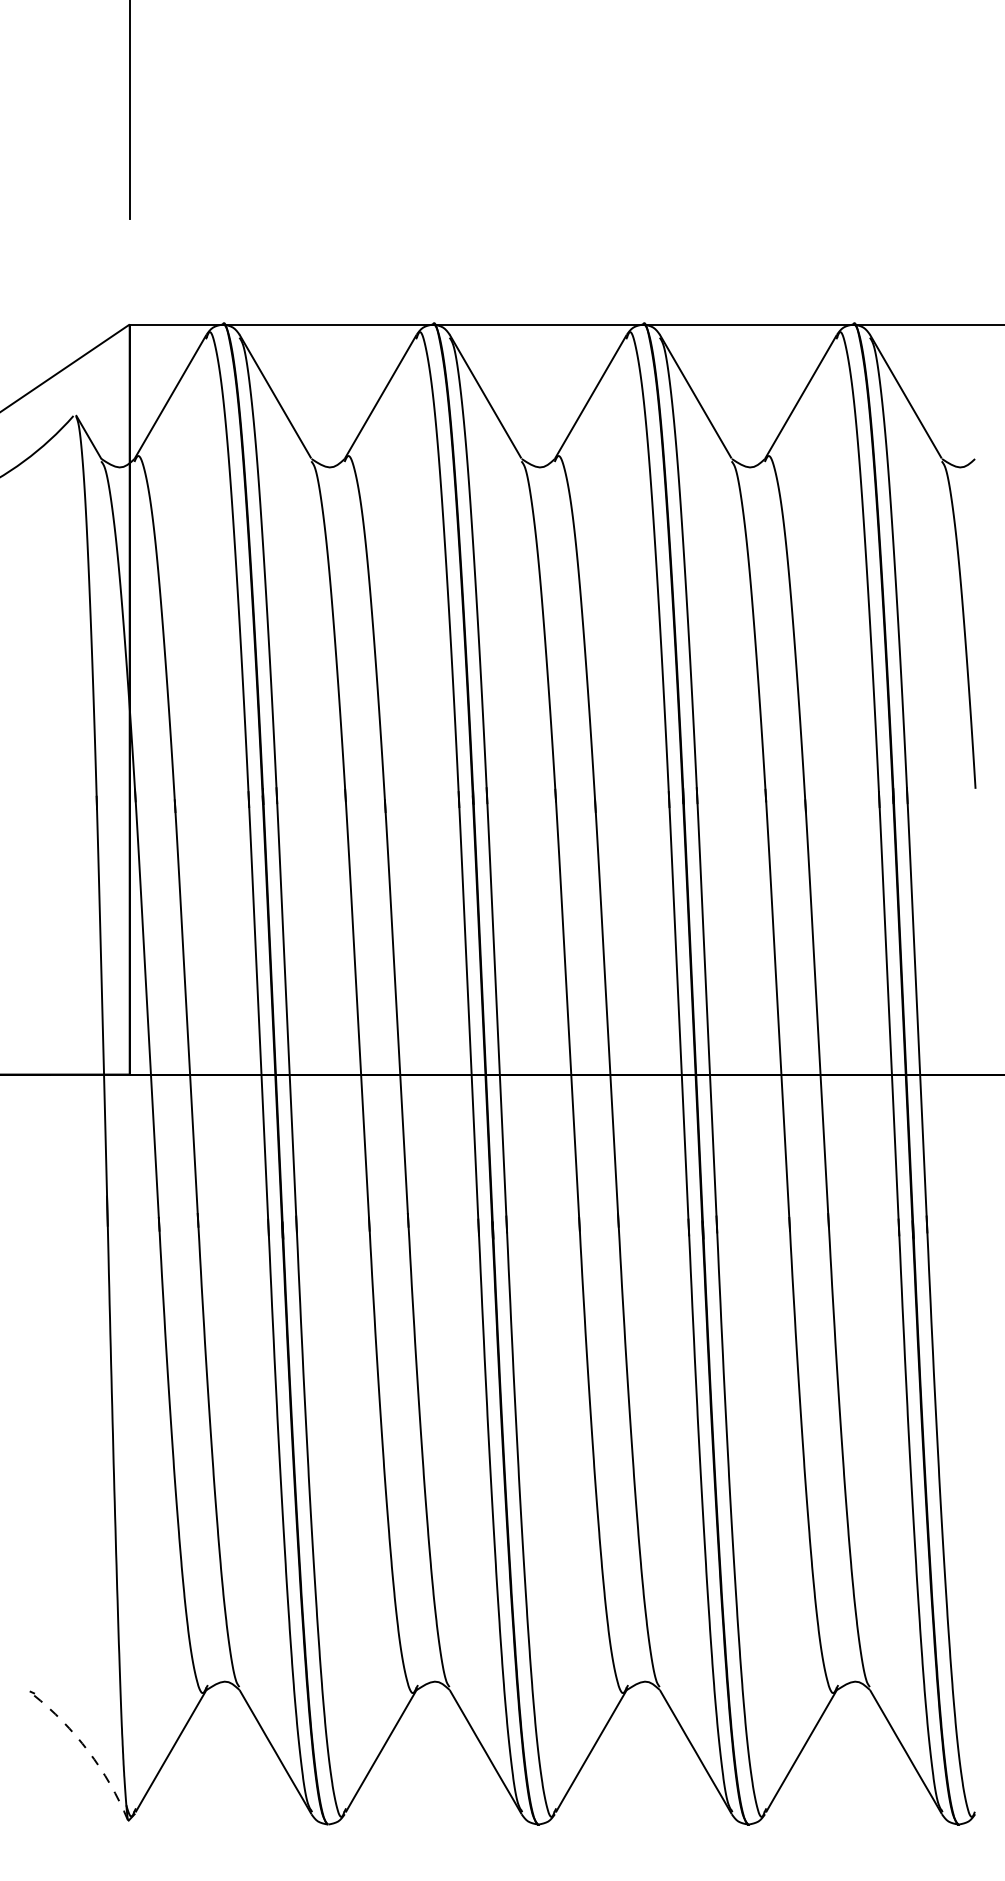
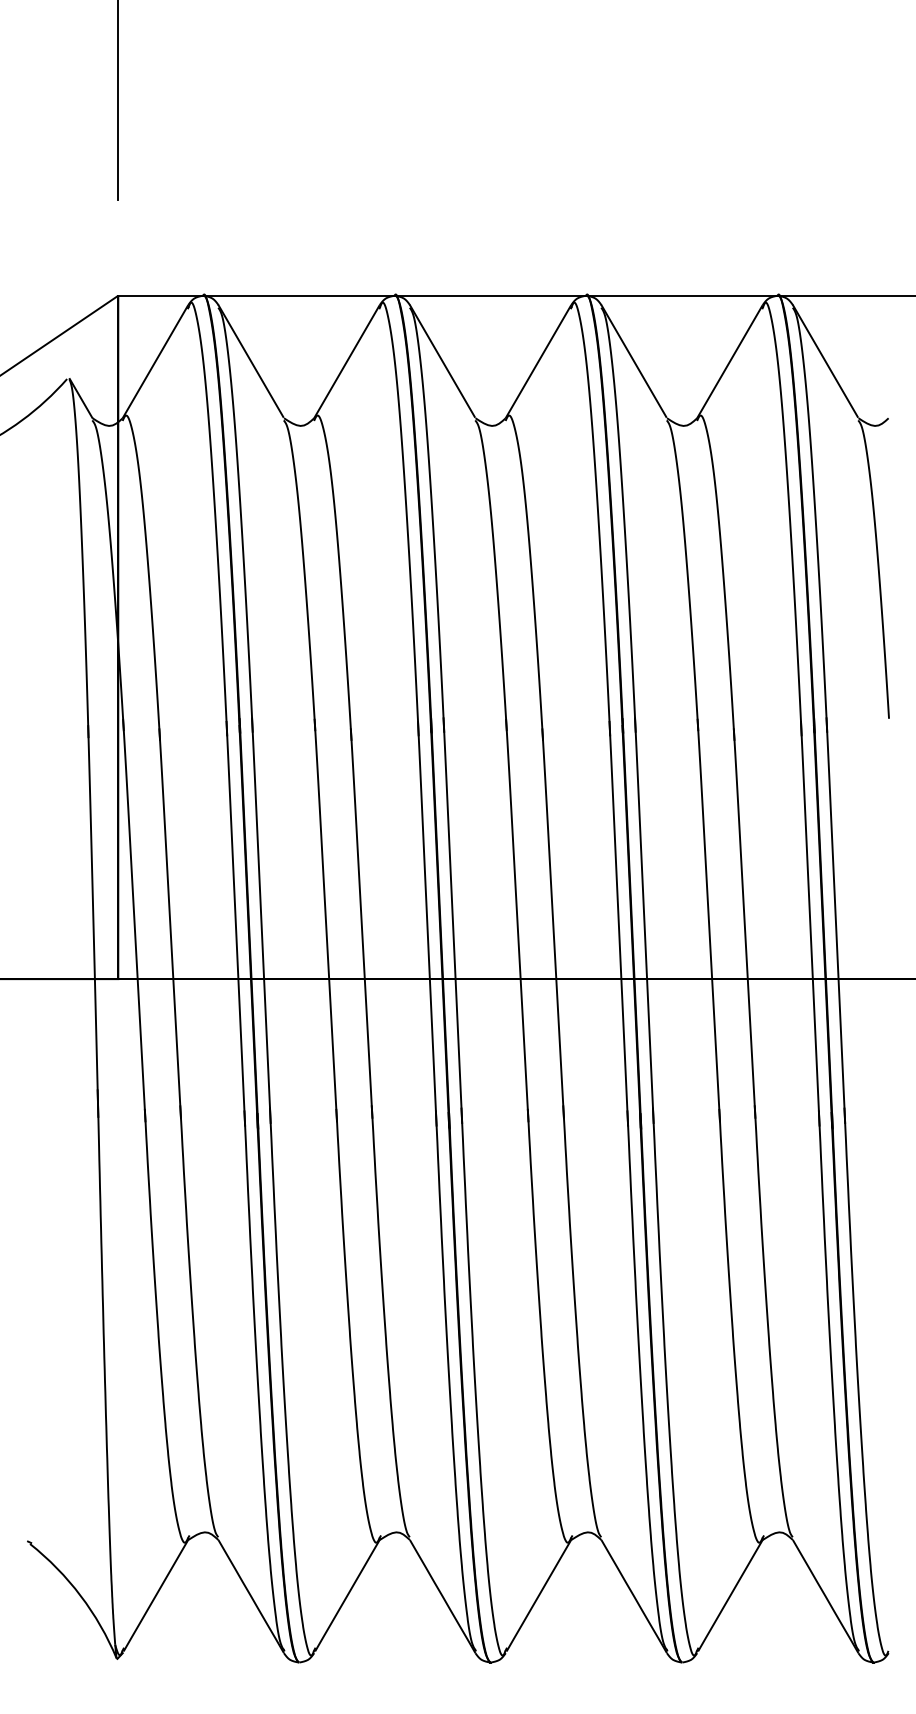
arc: (88, 1751) -> (80, 1595), dashed -> solid

